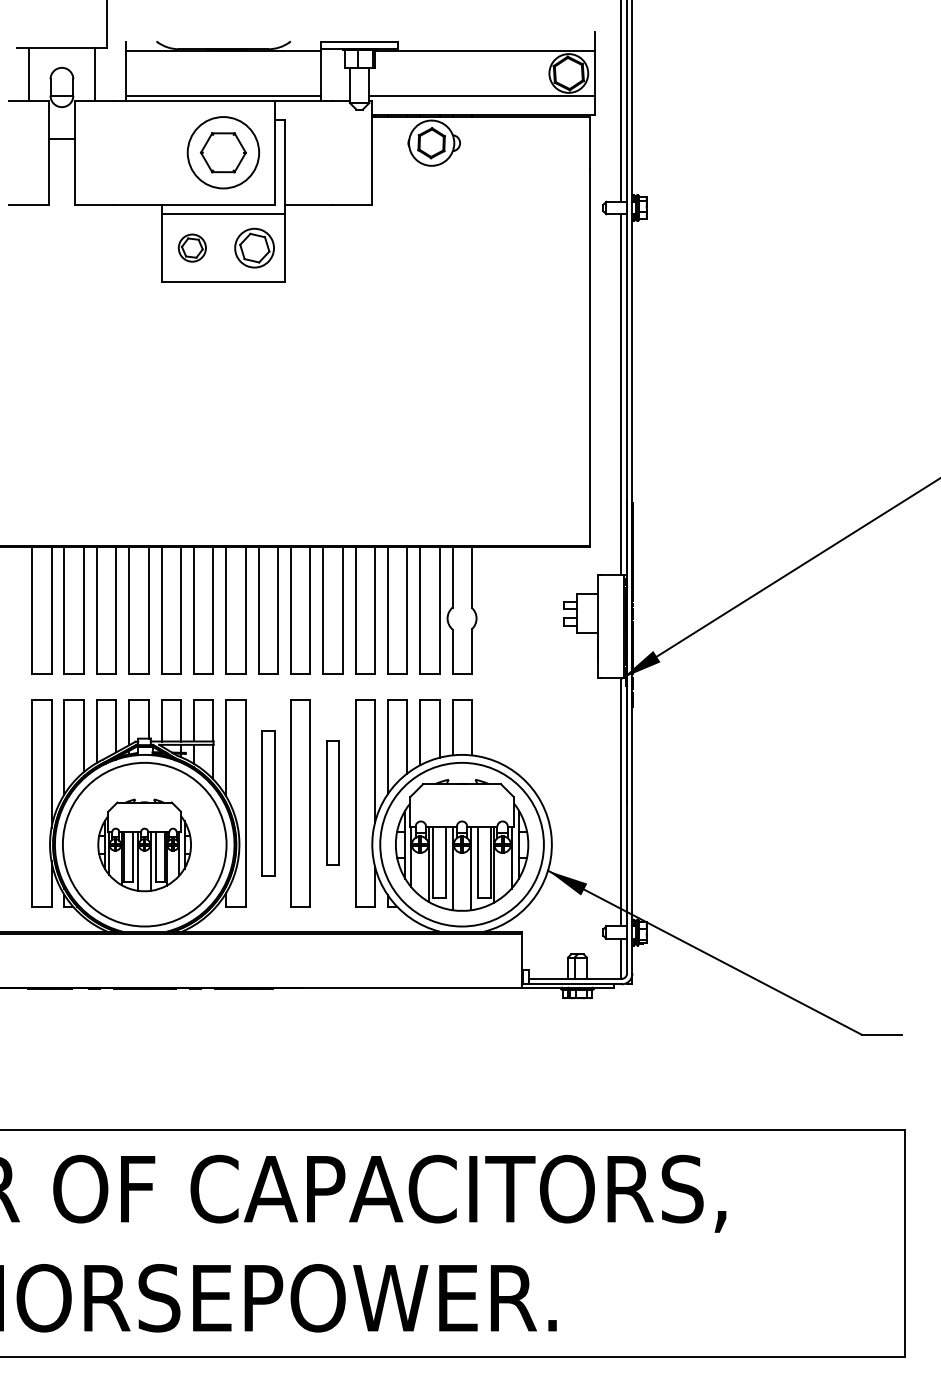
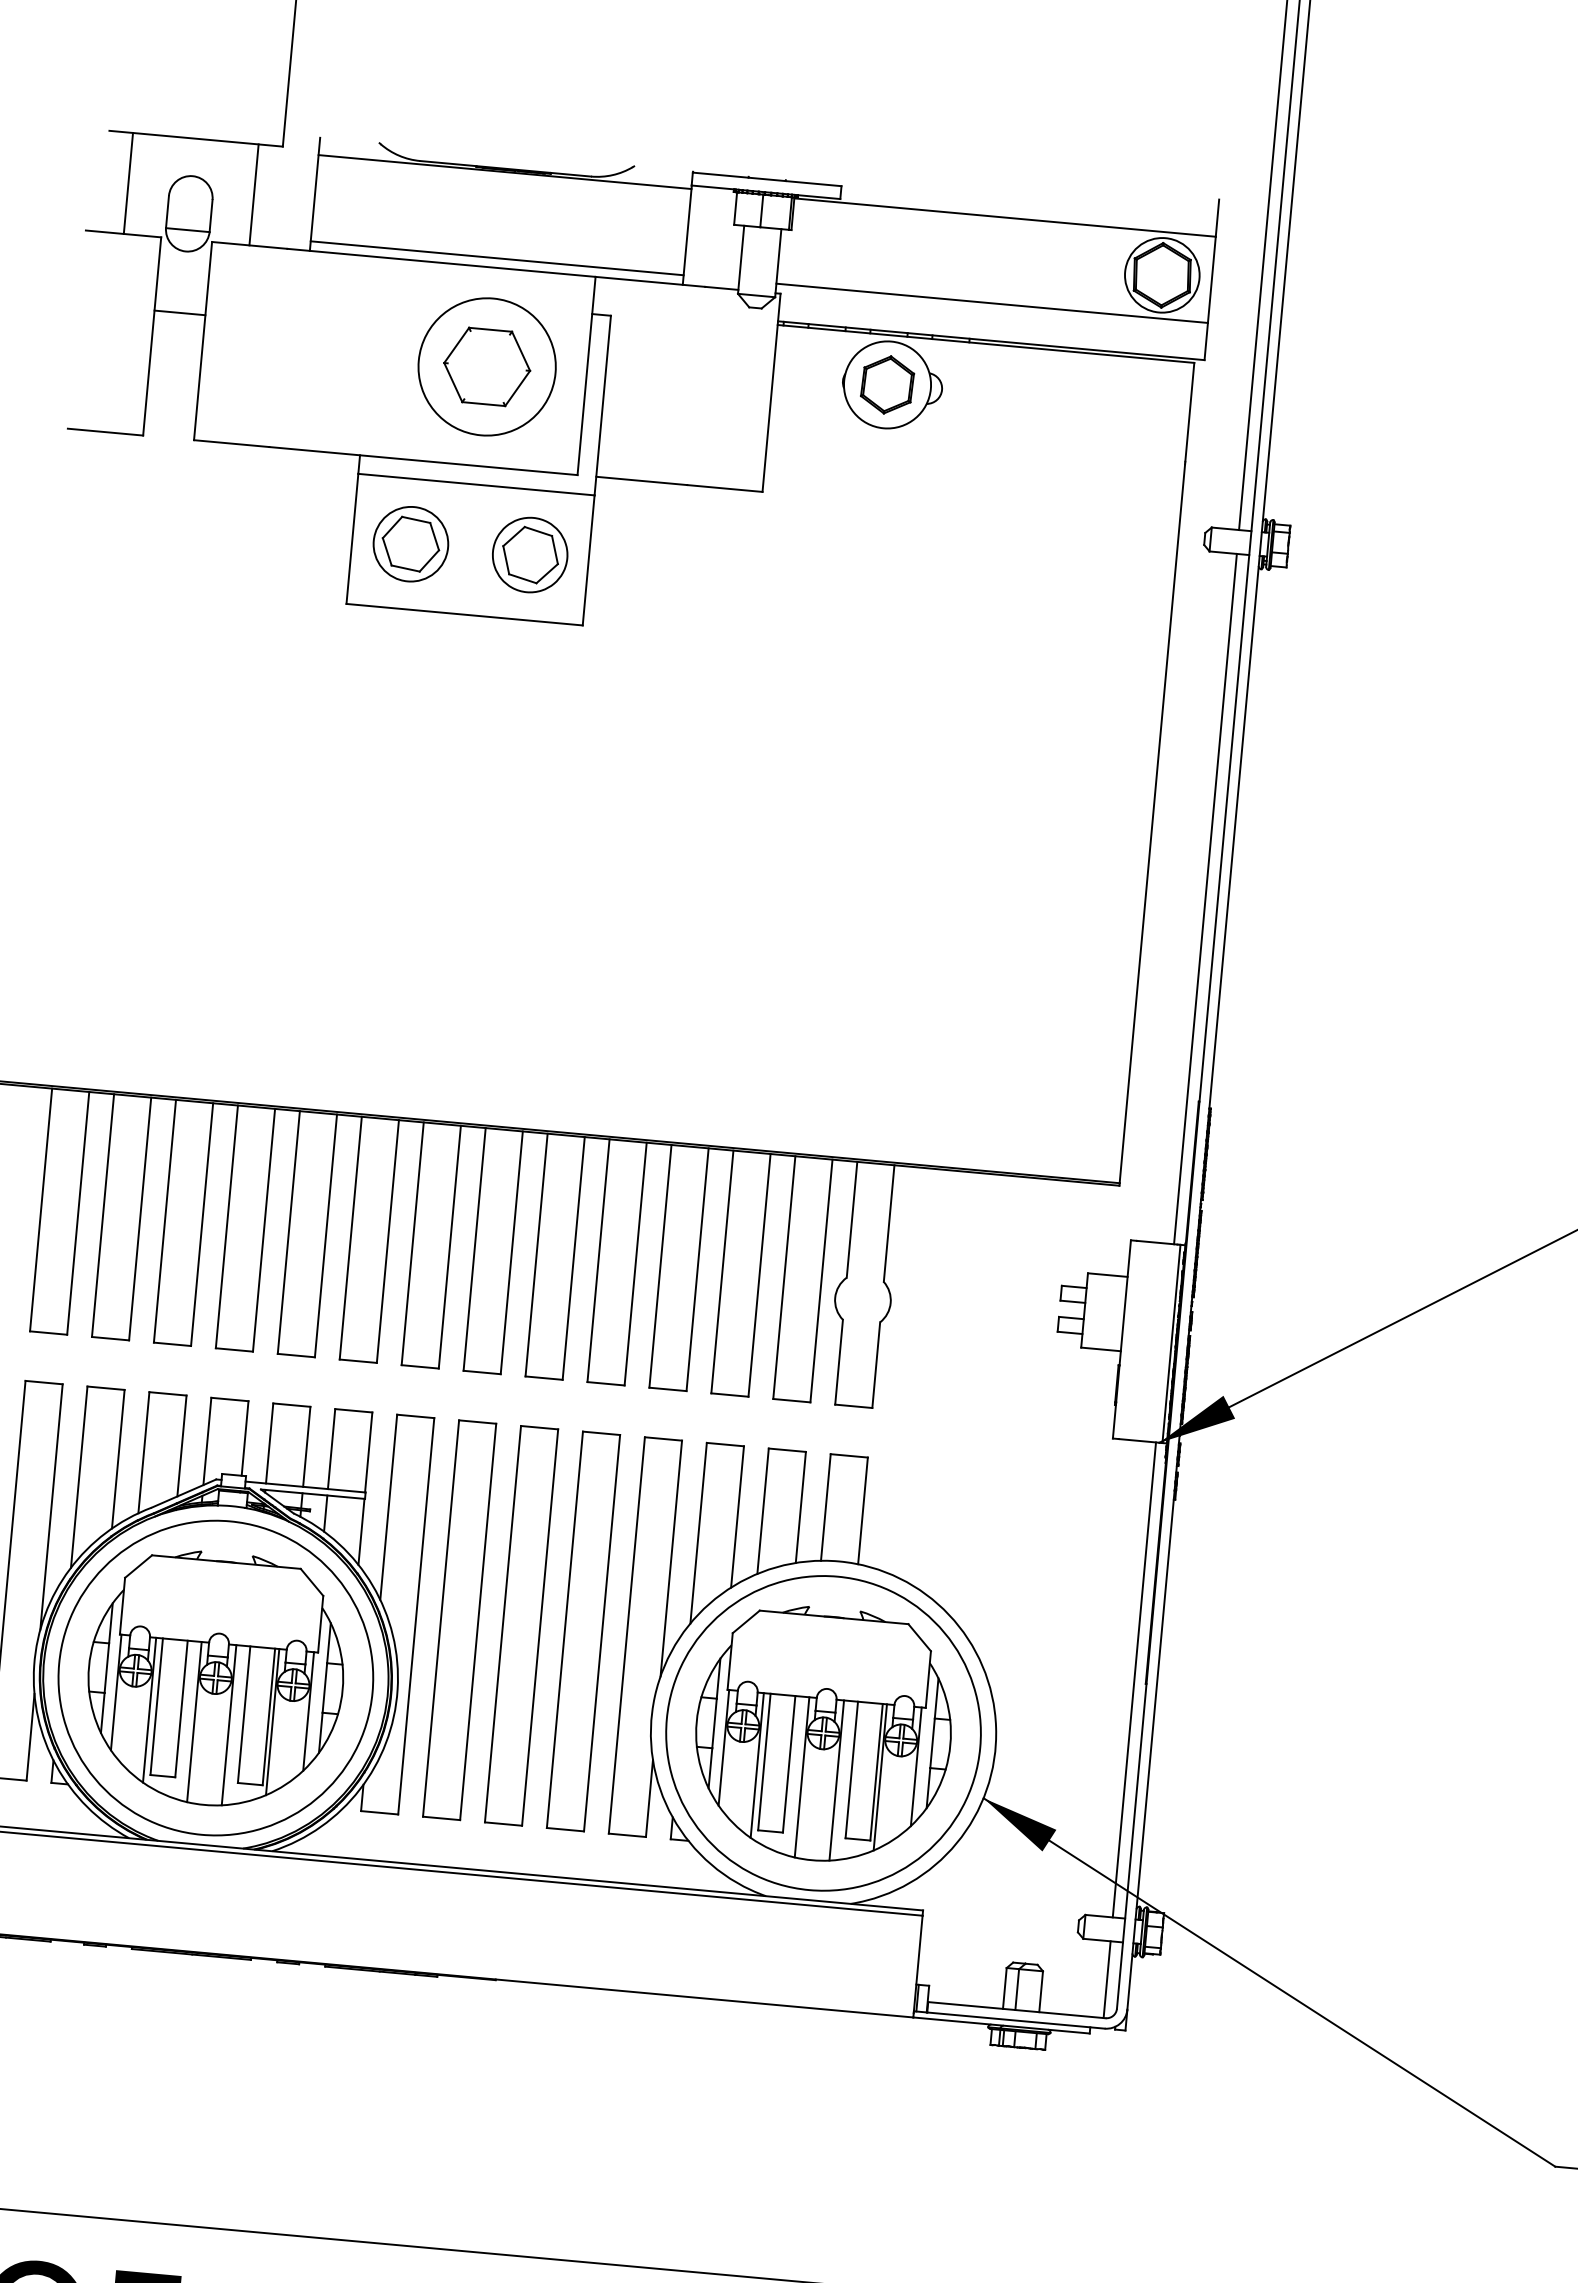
part: (192, 247) -> (411, 542), size x1.43
part: (268, 803) -> (460, 1620), size x1.43
part: (332, 803) -> (582, 1631), size x1.67
part: (144, 845) -> (215, 1679), size x1.43

